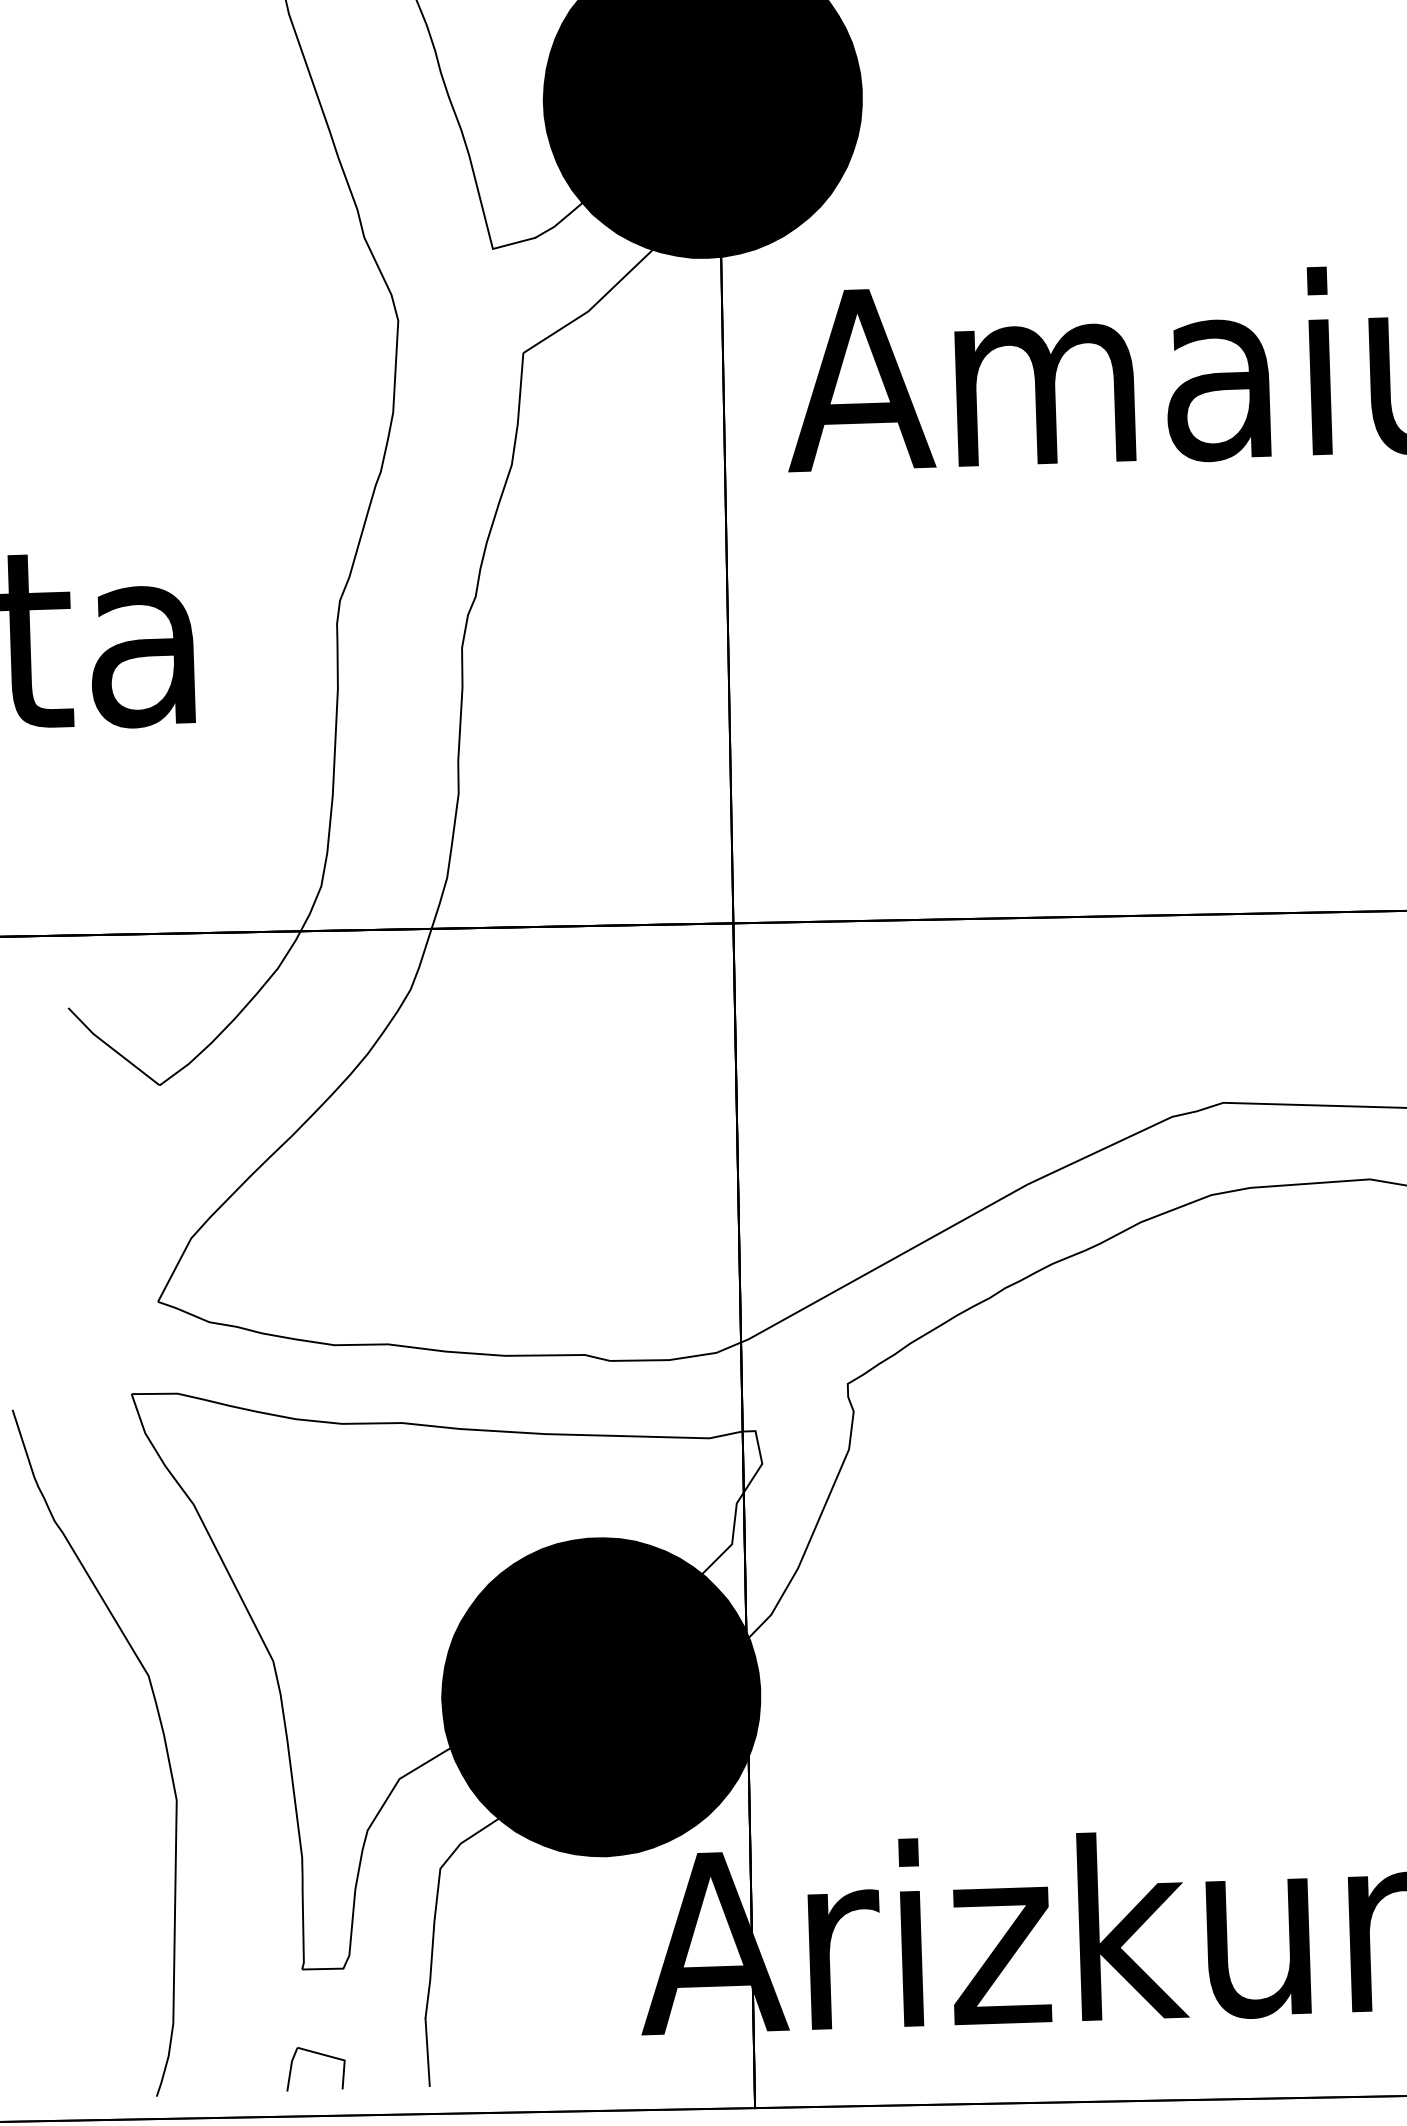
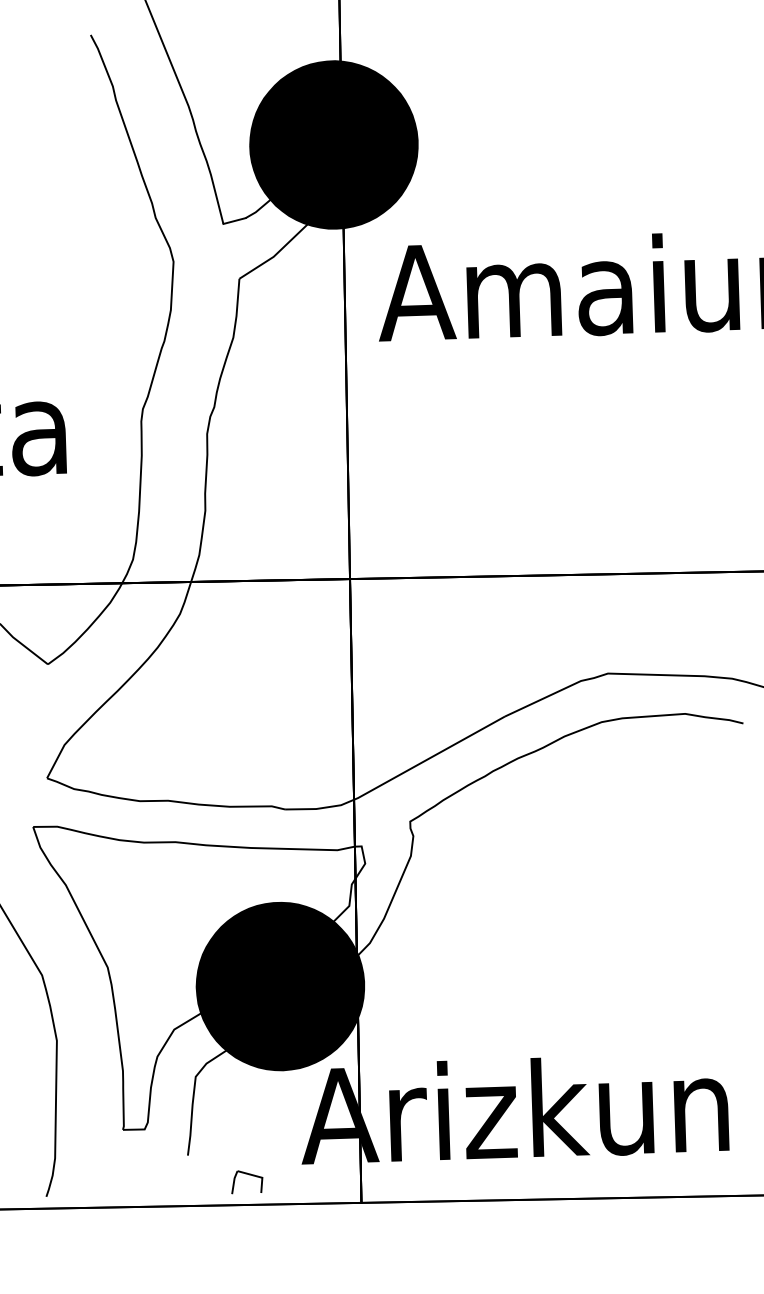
line: (426, 2052) -> (188, 1173), removed
part: (320, 2056) -> (249, 1175), moved

